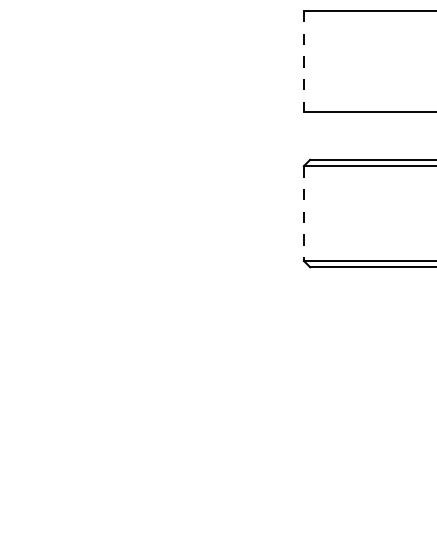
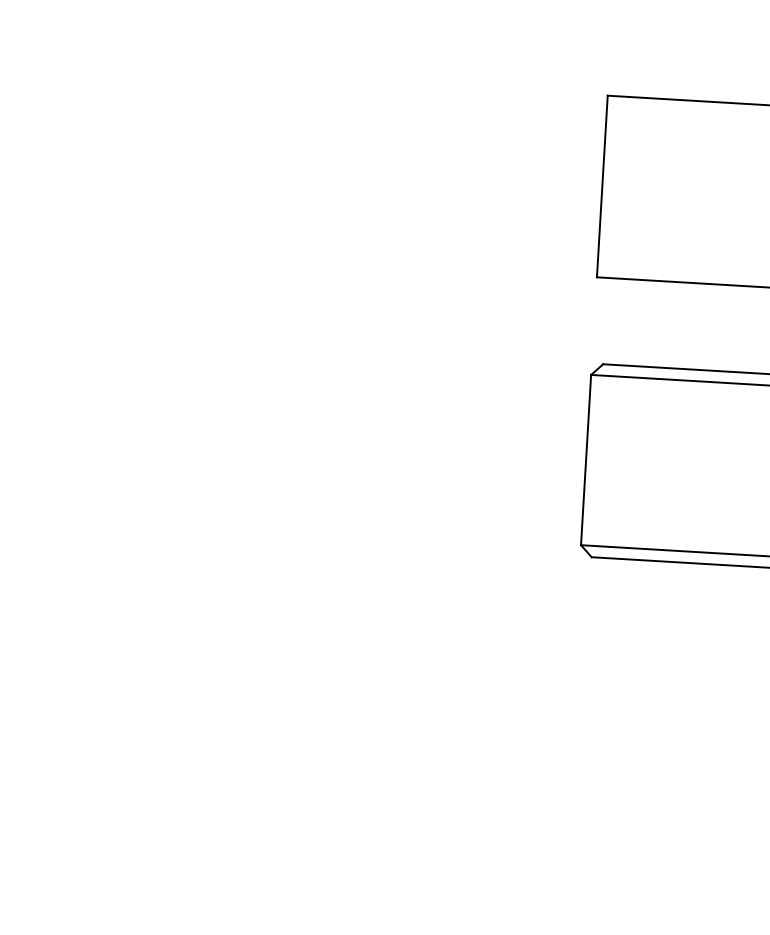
line: (303, 61) -> (601, 186), dashed -> solid
line: (303, 214) -> (585, 461), dashed -> solid

